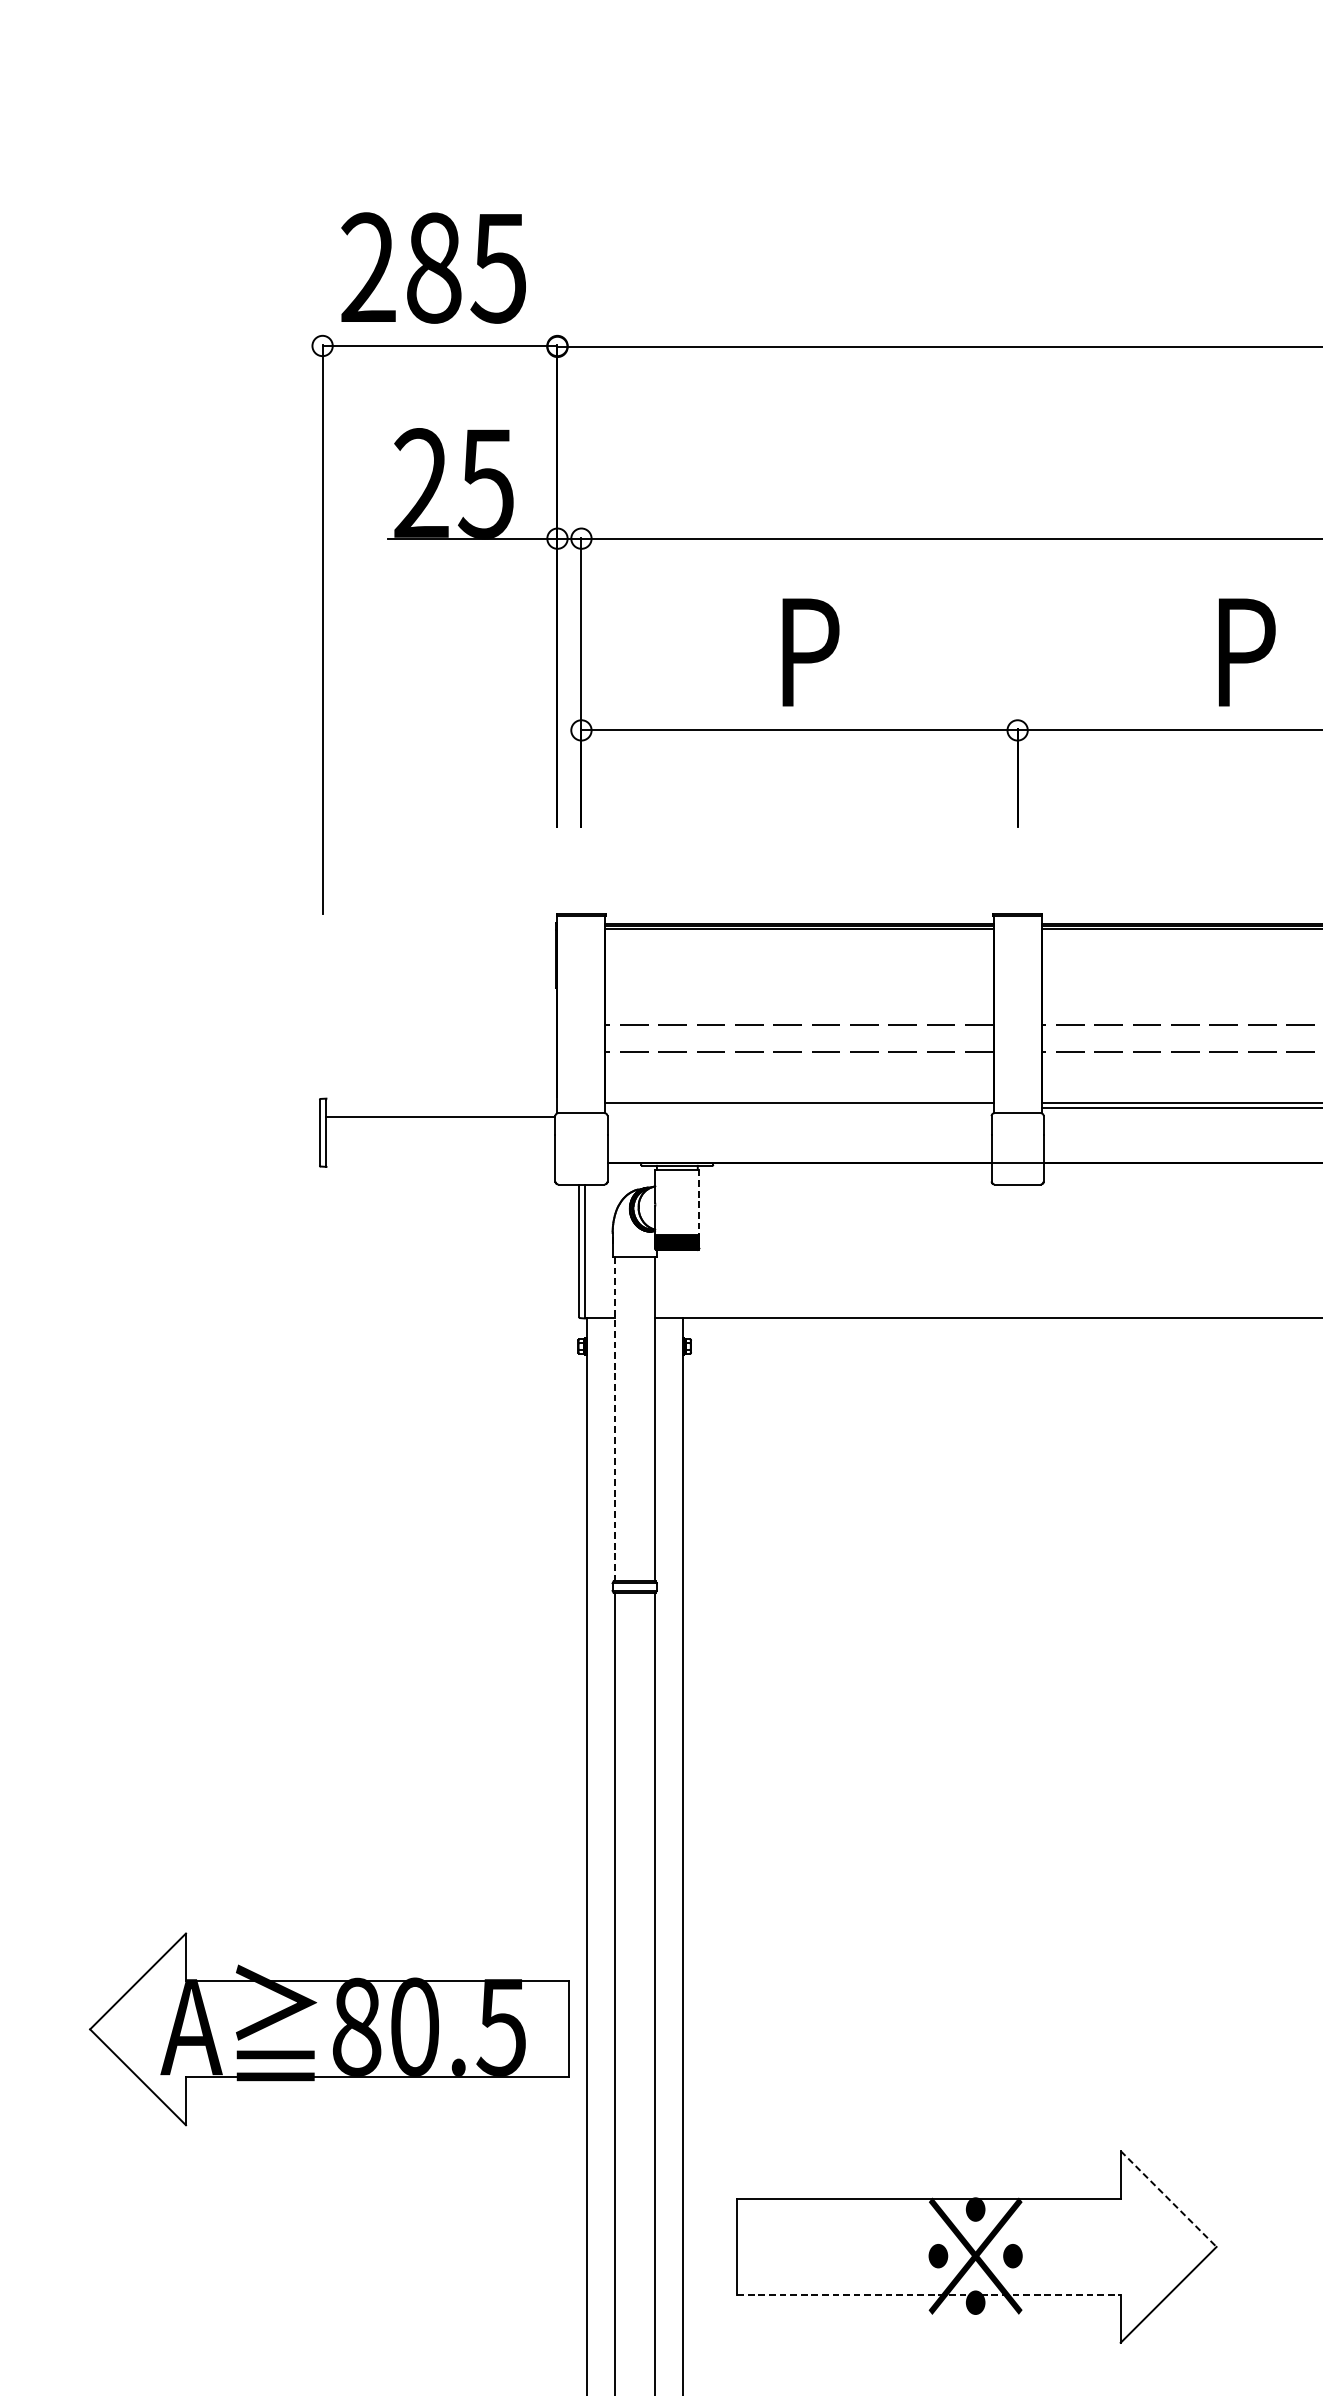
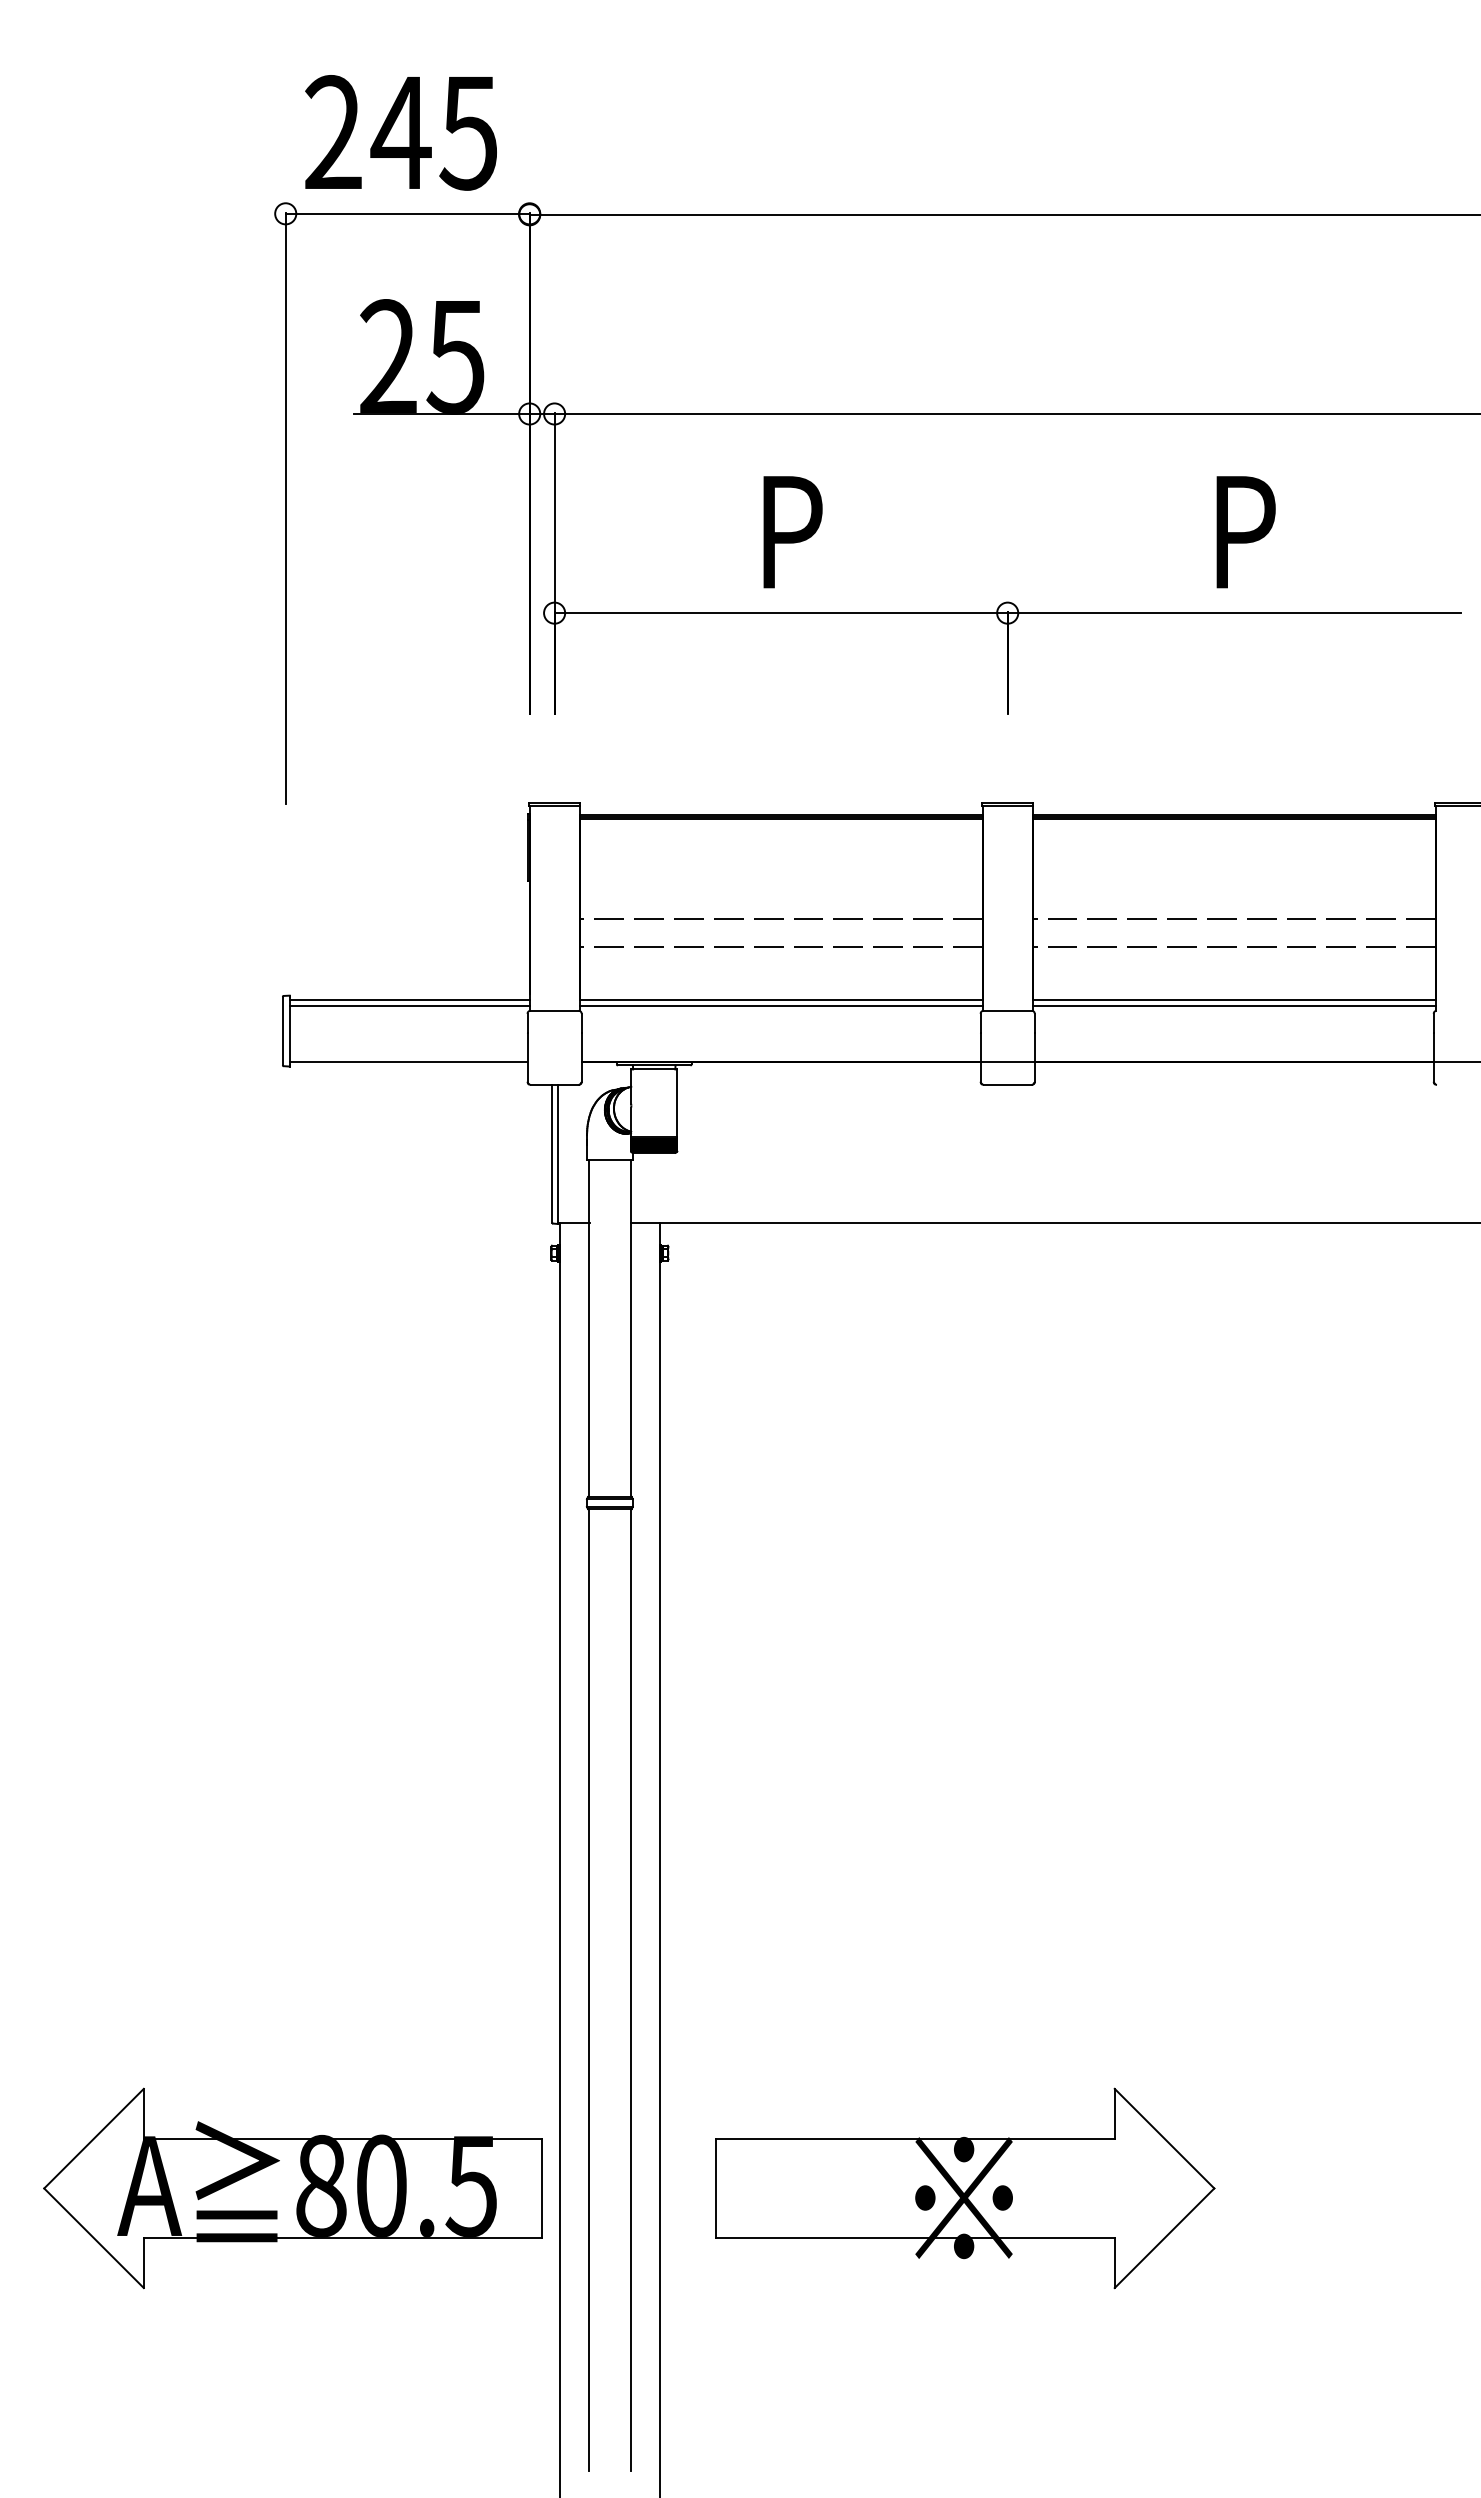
text: (433, 267) -> (400, 132), 285 -> 245
line: (441, 1102) -> (409, 999), added
line: (441, 1108) -> (409, 1005), added
line: (798, 1108) -> (780, 1005), added
line: (439, 1116) -> (407, 1062), moved
line: (698, 1202) -> (676, 1103), dashed -> solid
line: (614, 1419) -> (588, 1328), dashed -> solid
part: (329, 2029) -> (292, 2188), moved
line: (1168, 2199) -> (1164, 2139), dashed -> solid
line: (929, 2295) -> (916, 2238), dashed -> solid

